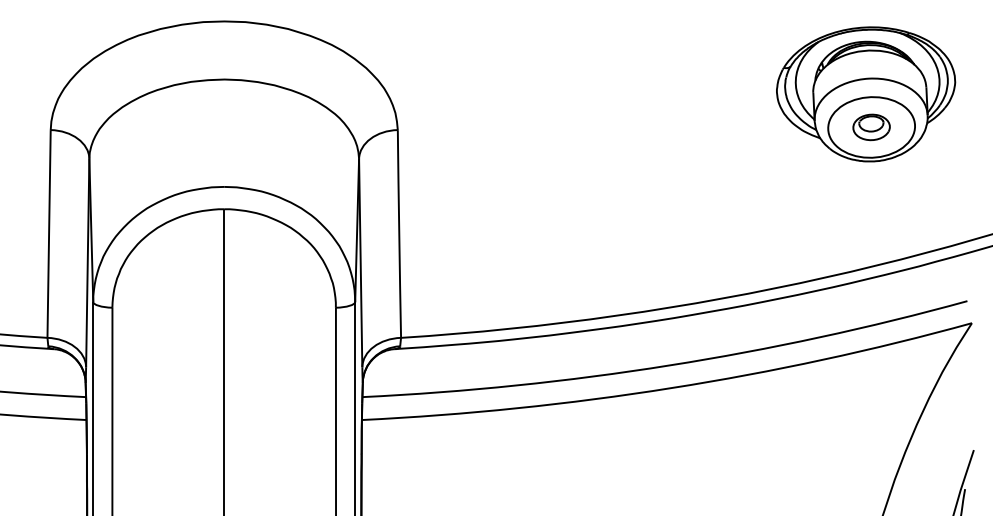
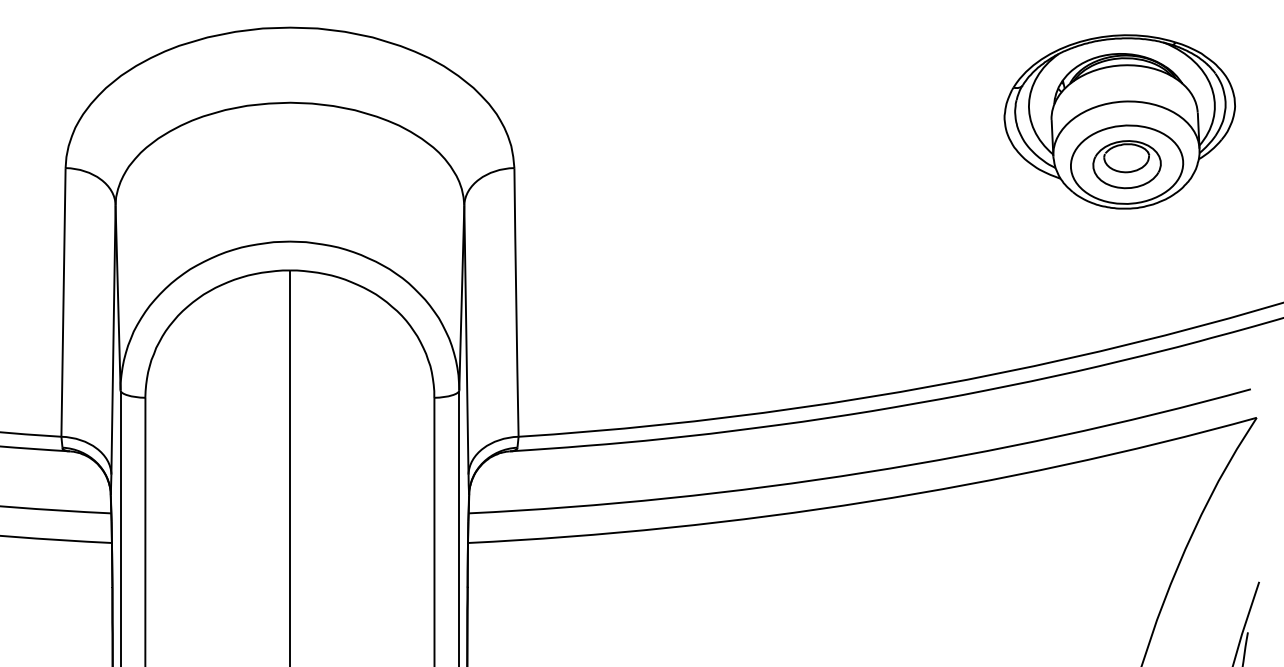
part: (871, 127) -> (1126, 164), size x1.43

